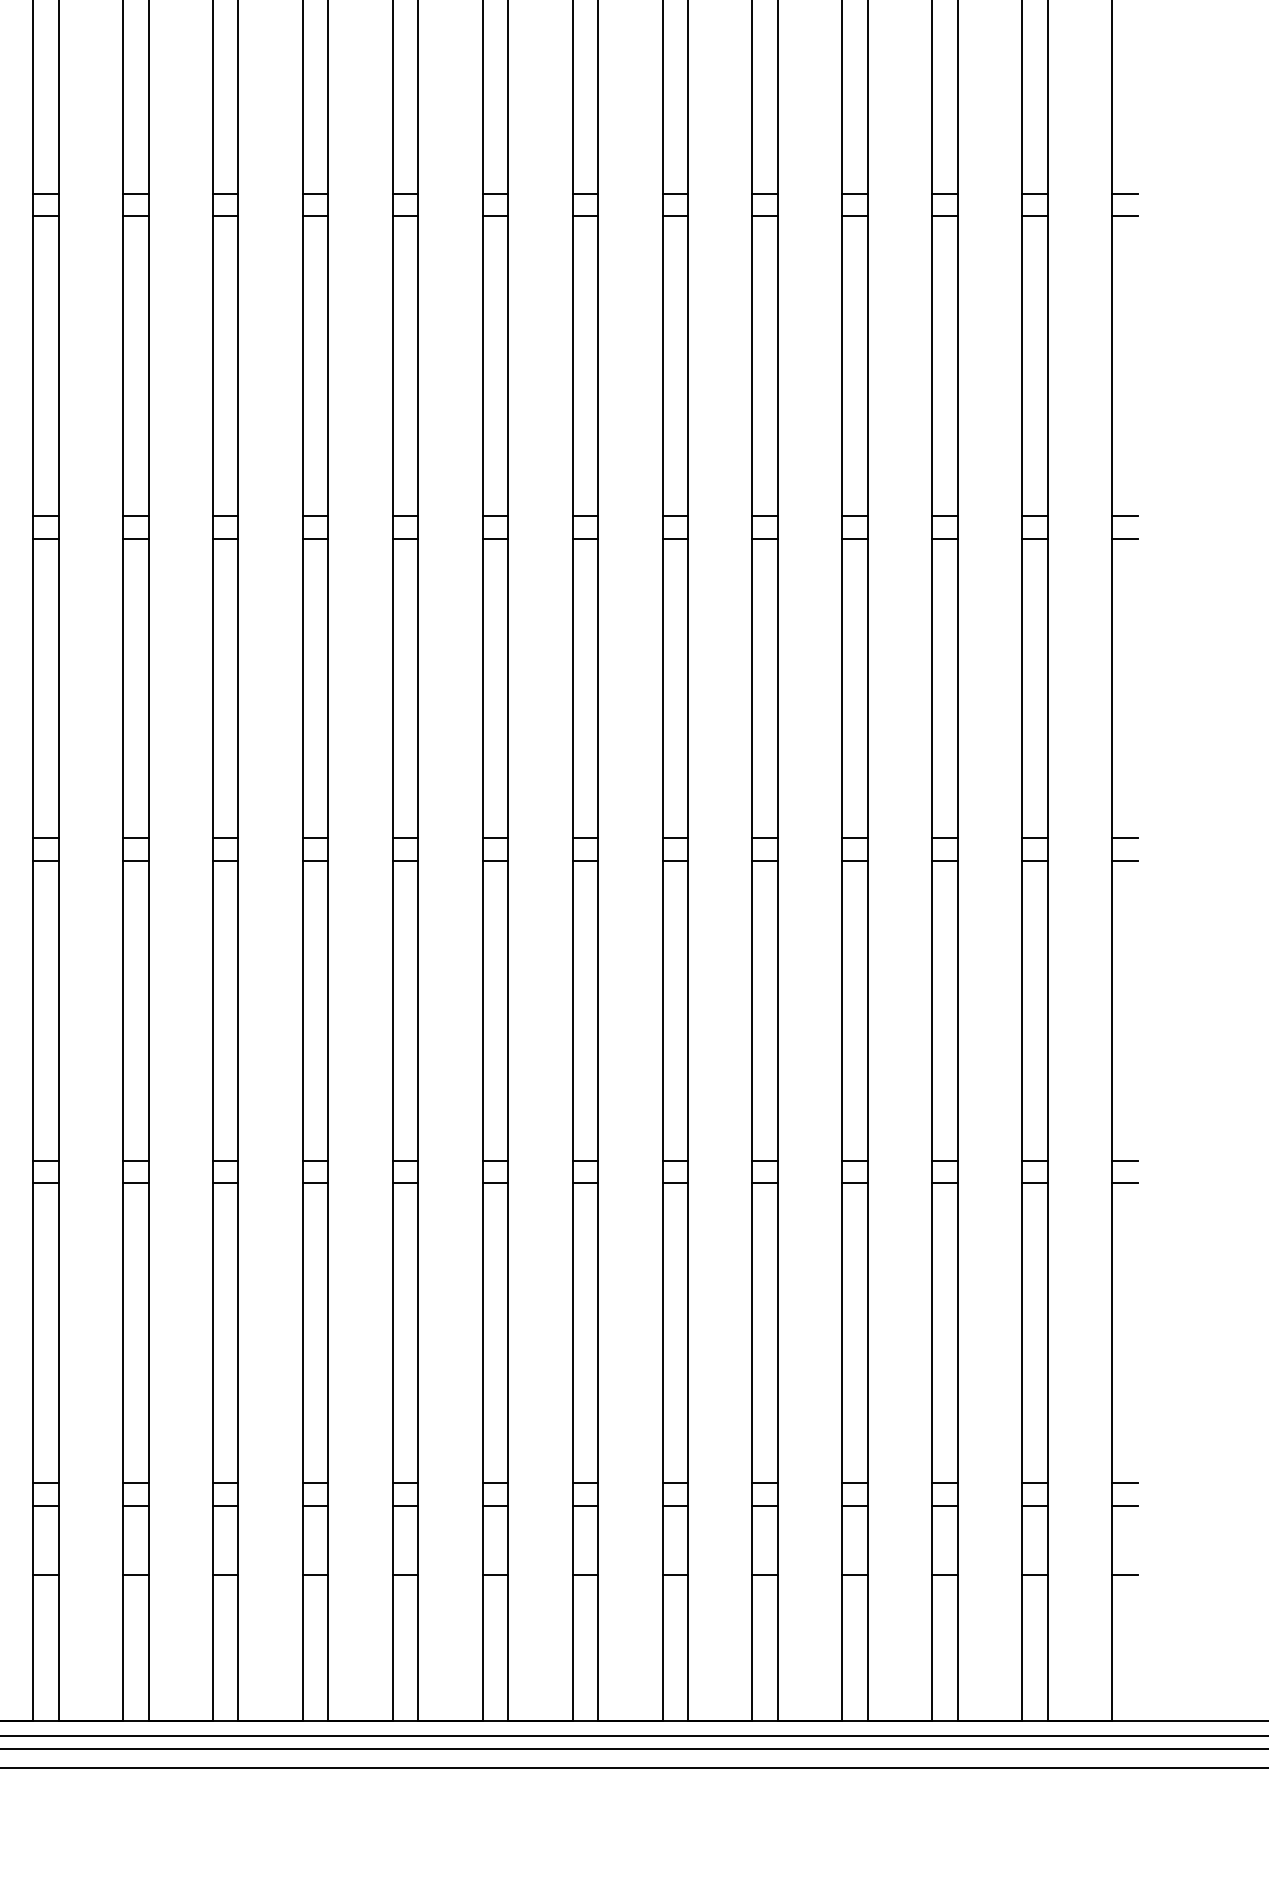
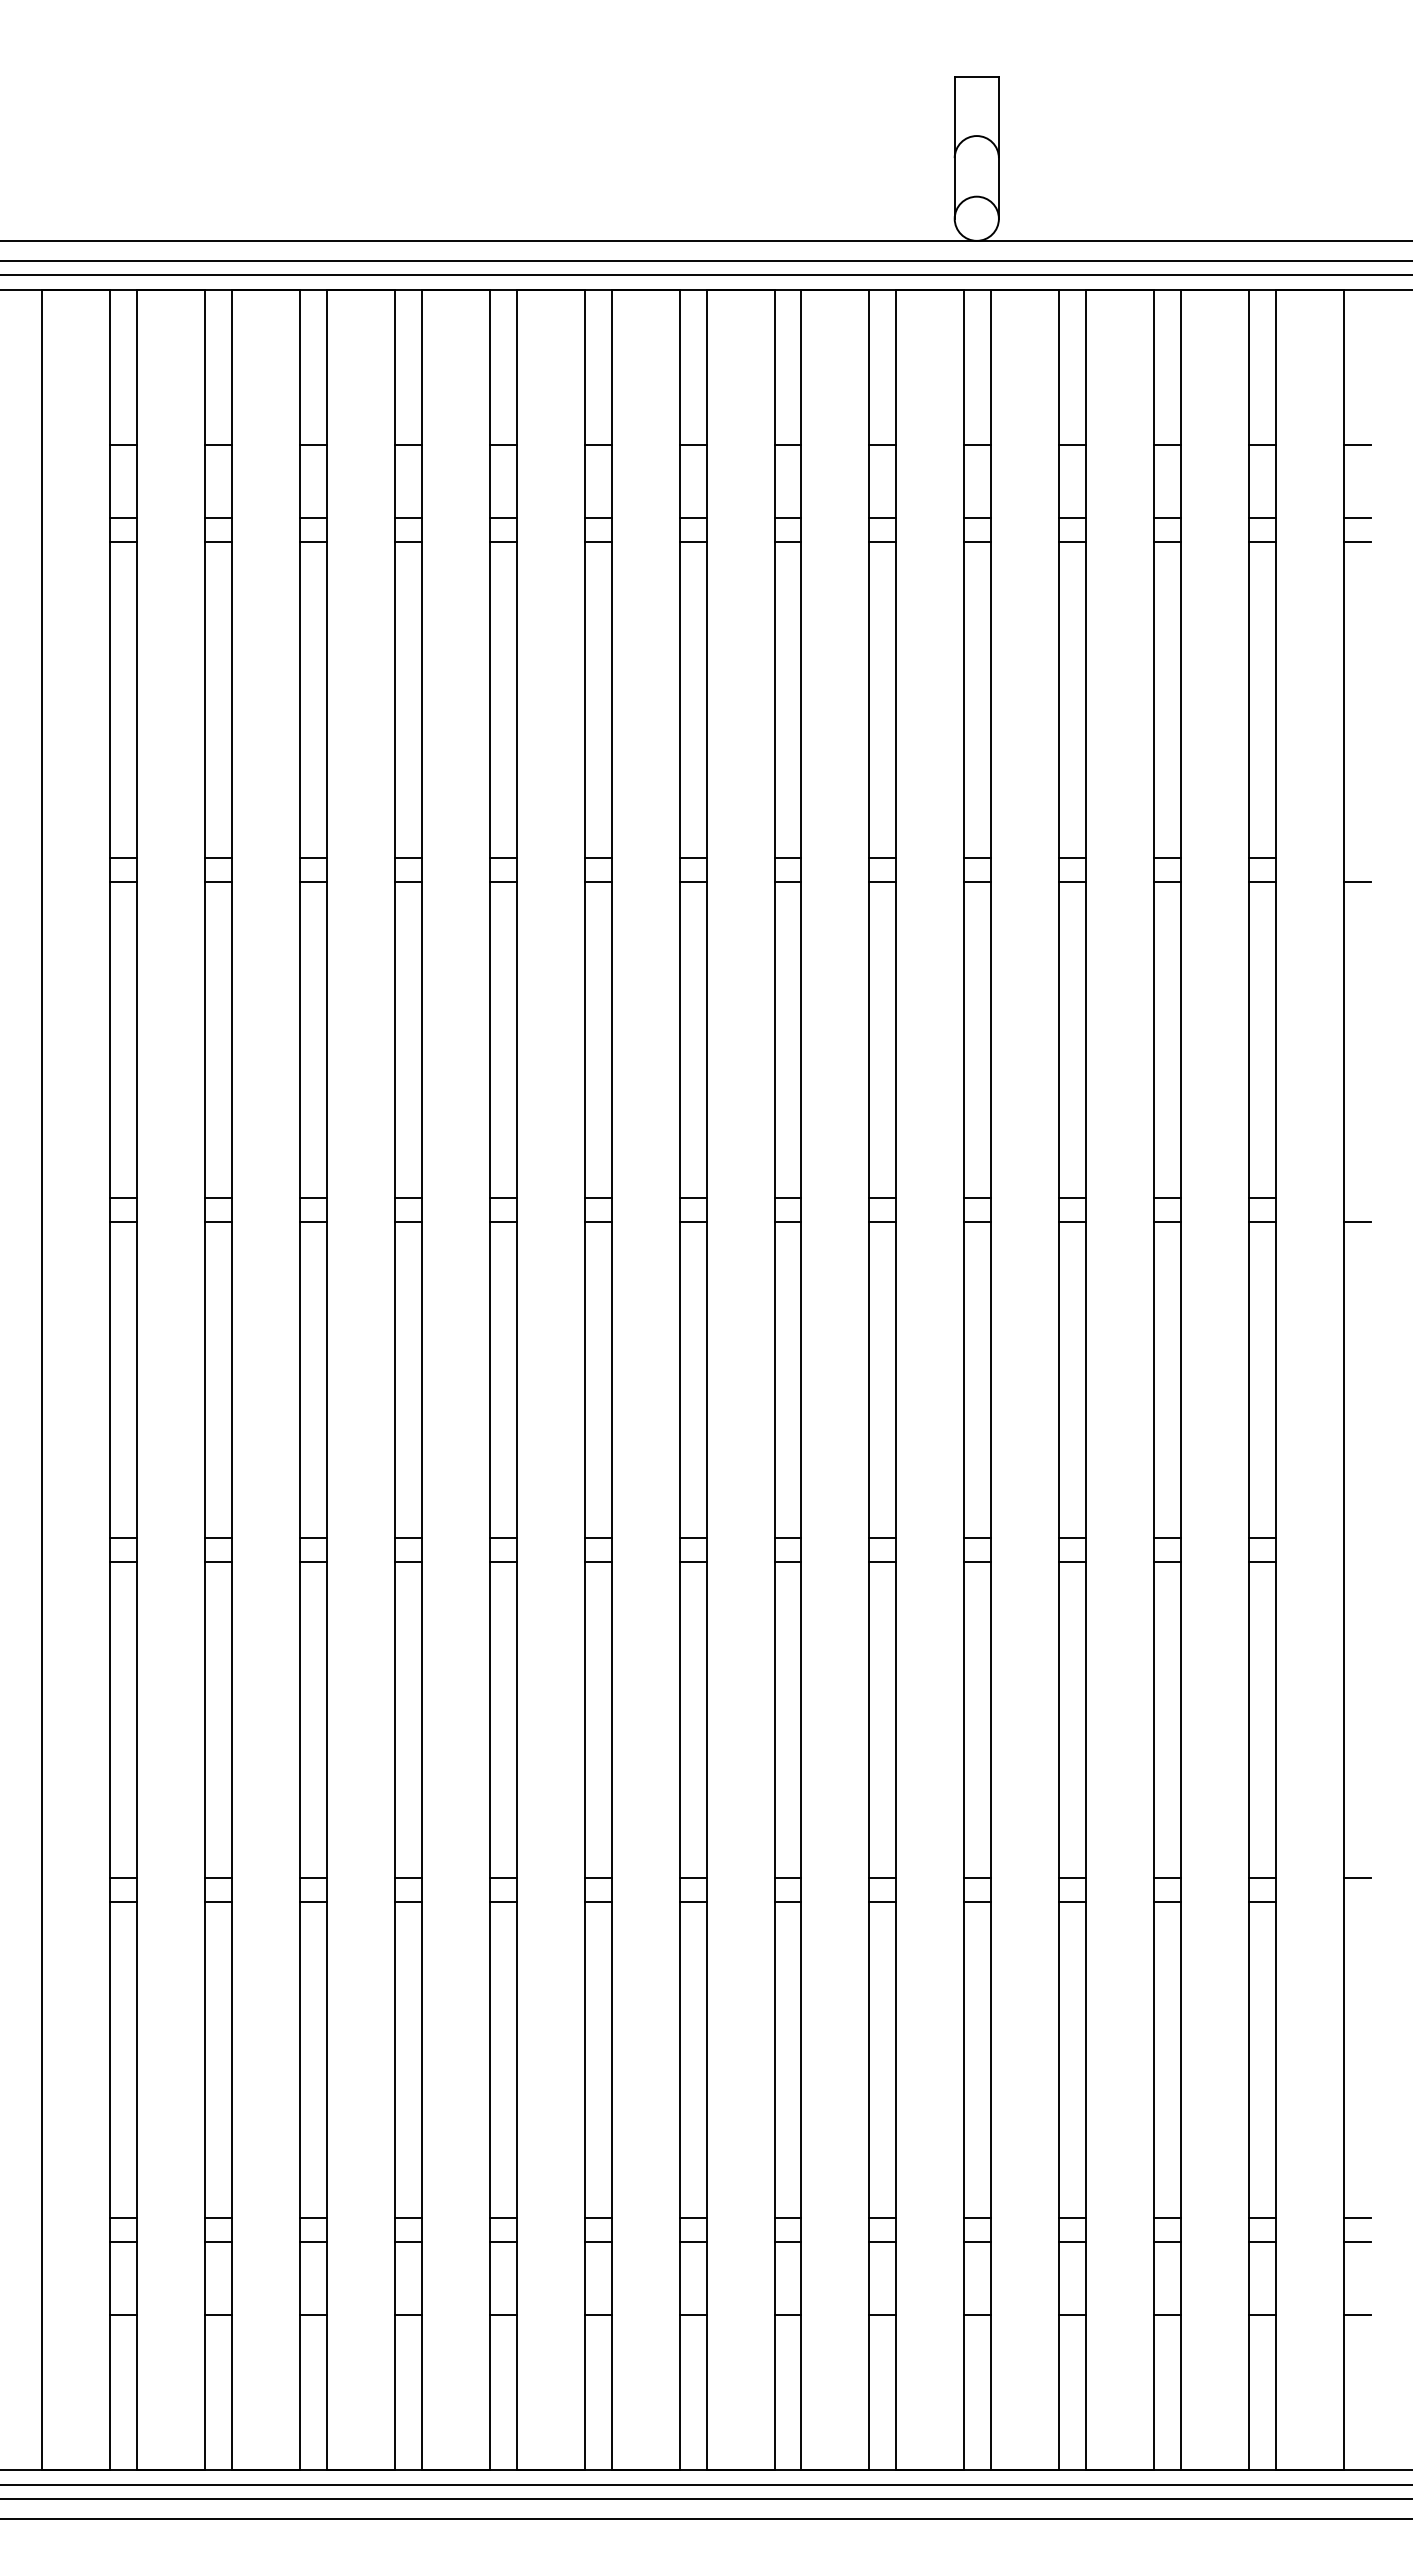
line: (1124, 194) -> (1356, 858), removed
line: (1124, 516) -> (1356, 1198), removed
line: (1124, 838) -> (1356, 1538), removed
line: (1124, 860) -> (1356, 1561), removed
line: (1124, 1182) -> (1356, 1901), removed

